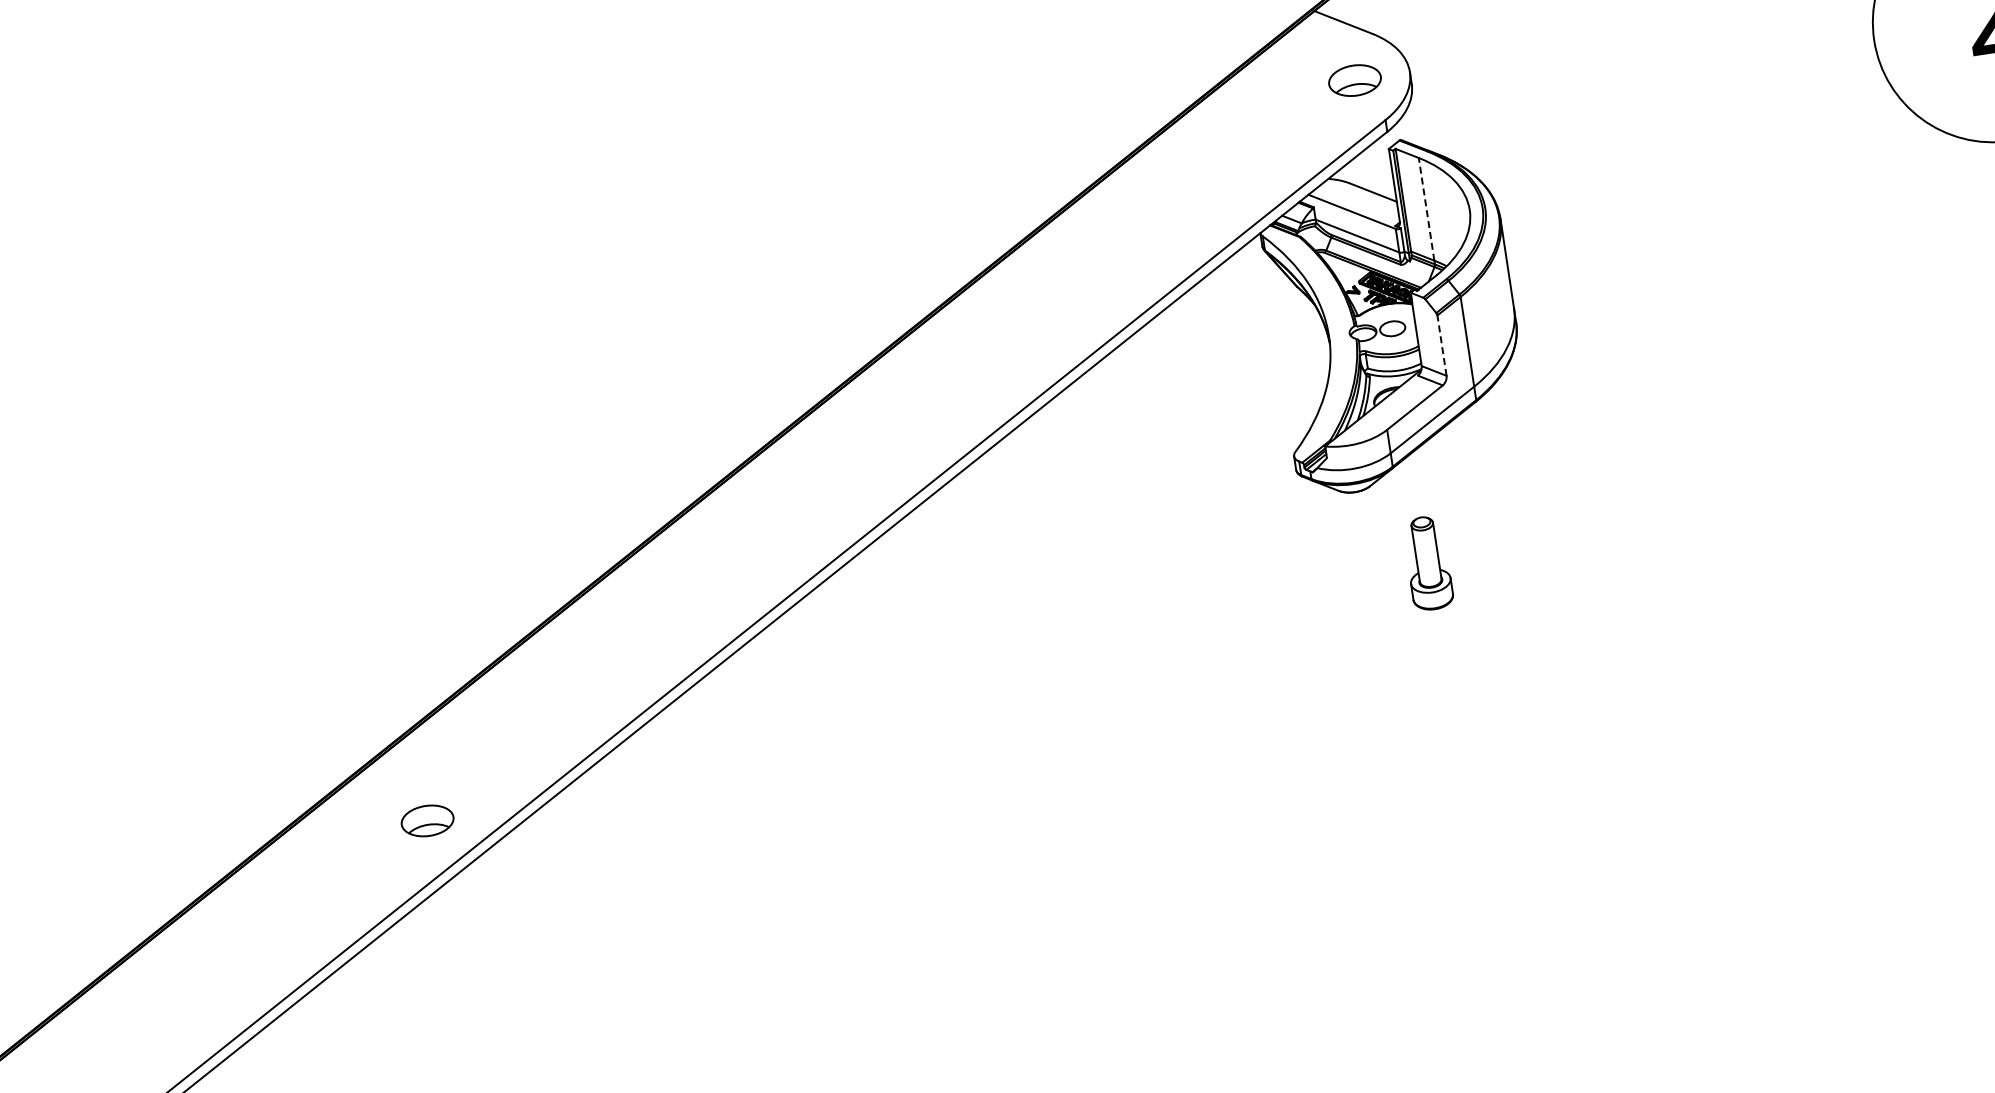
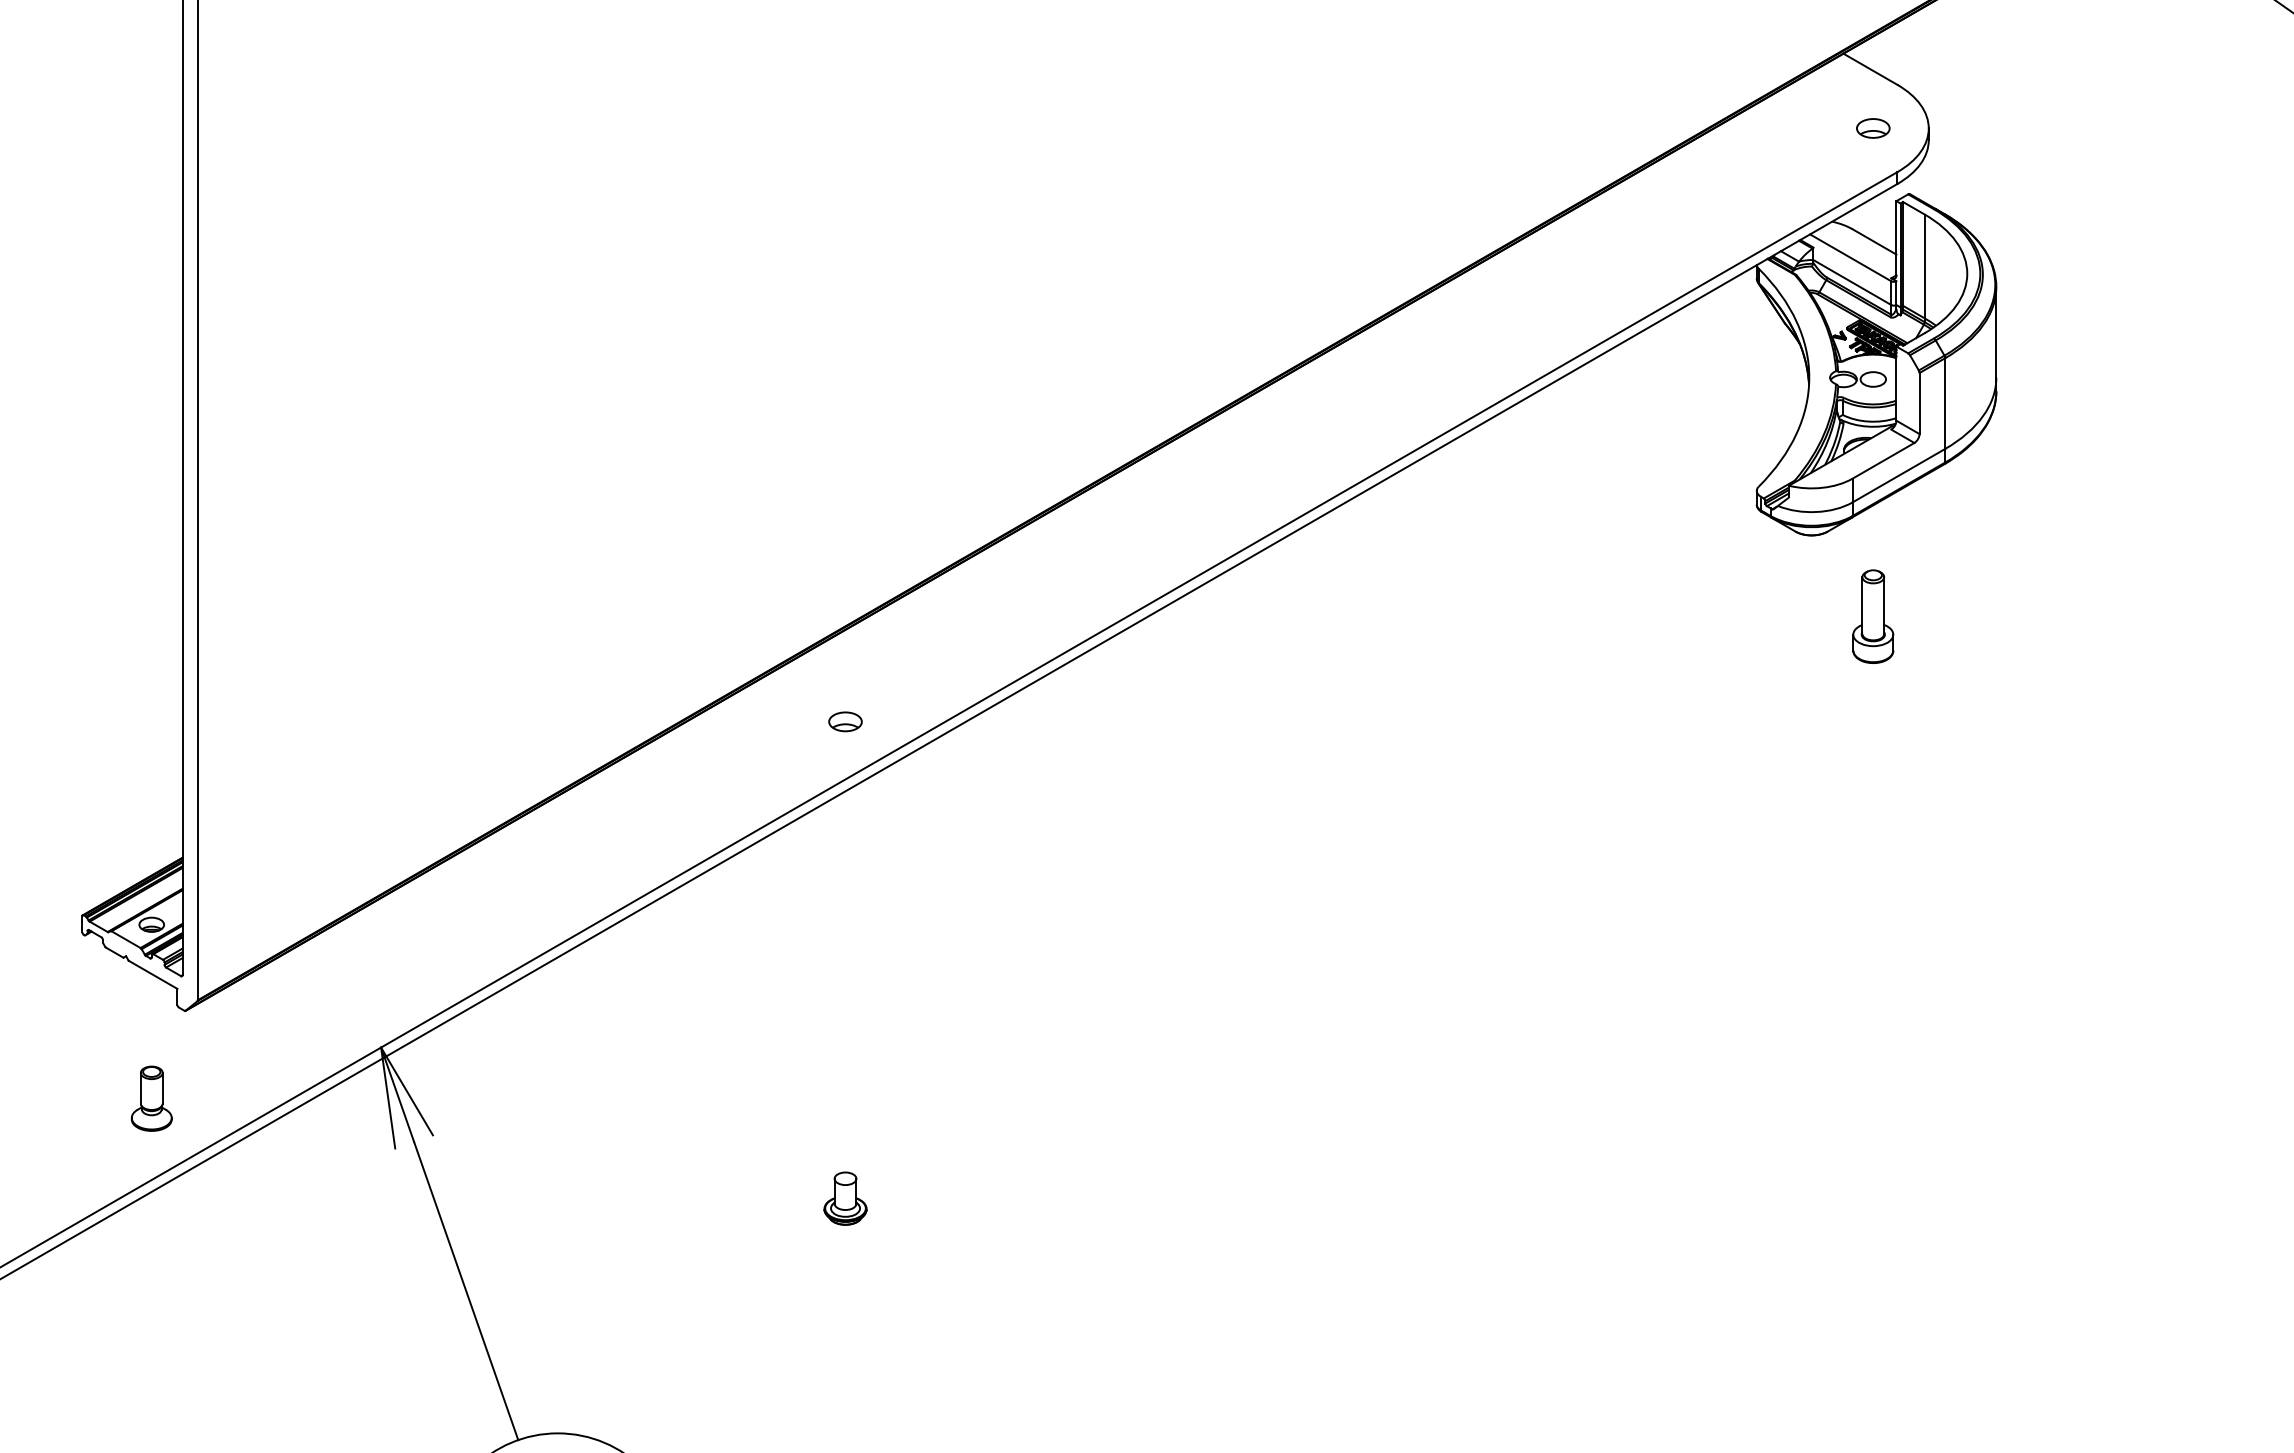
part: (1355, 80) -> (1873, 128), size x0.62
line: (1426, 209) -> (1924, 266), dashed -> solid
line: (1441, 345) -> (1919, 403), dashed -> solid
part: (427, 820) -> (845, 721), size x0.62

